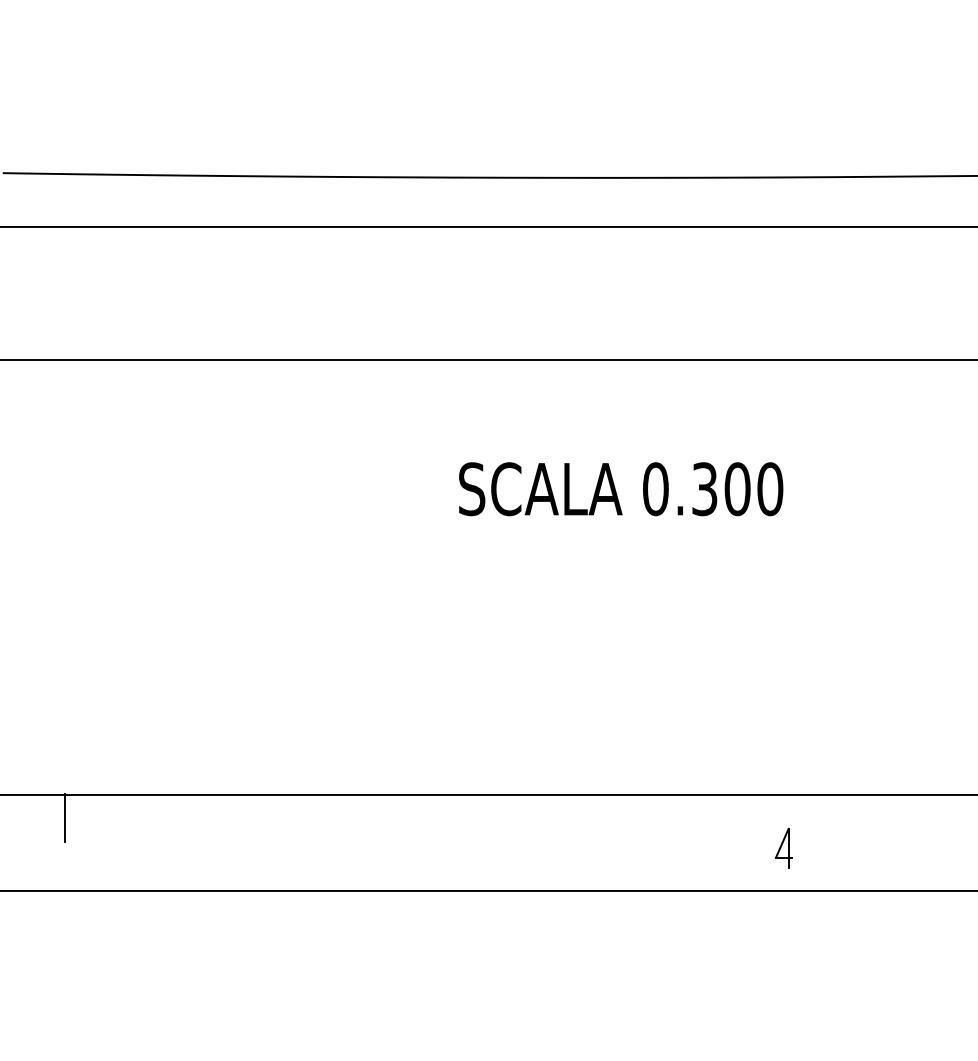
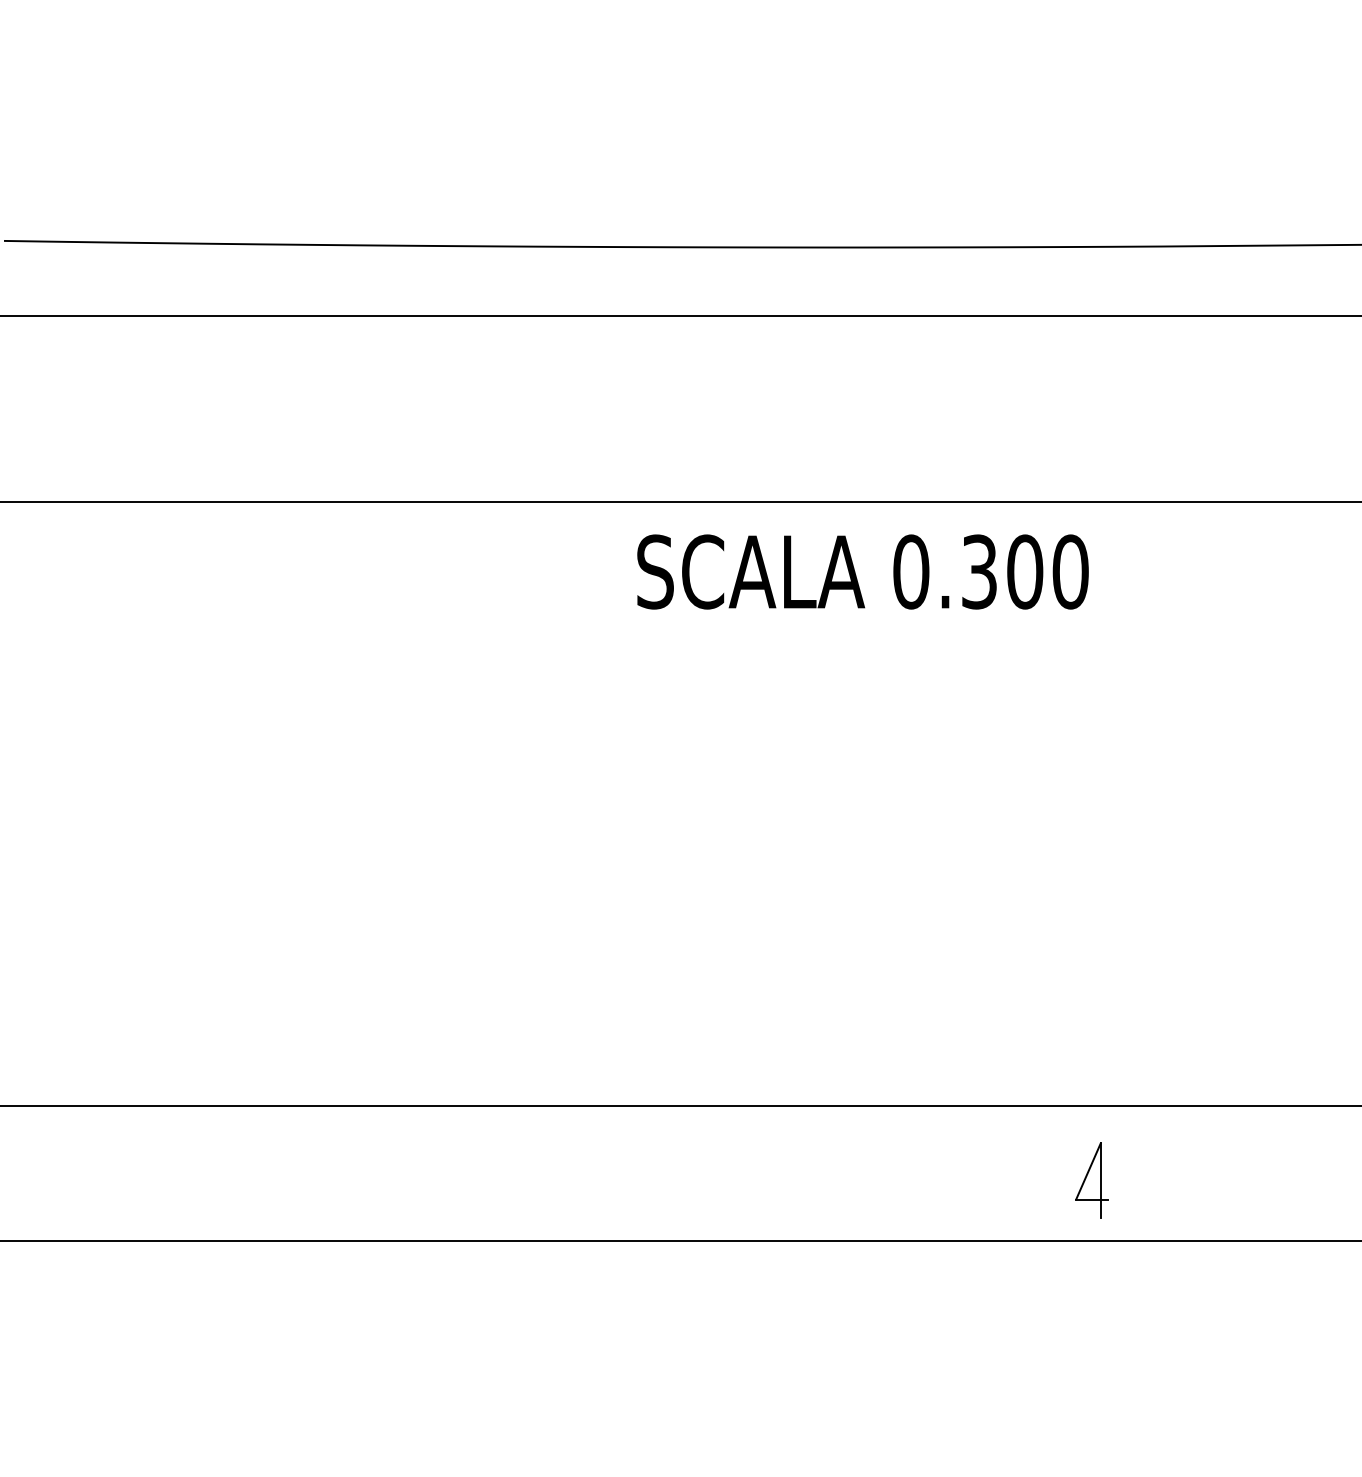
text: (620, 488) -> (862, 571), moved
line: (64, 817) -> (90, 1138), removed
part: (783, 847) -> (1091, 1180), size x1.4

